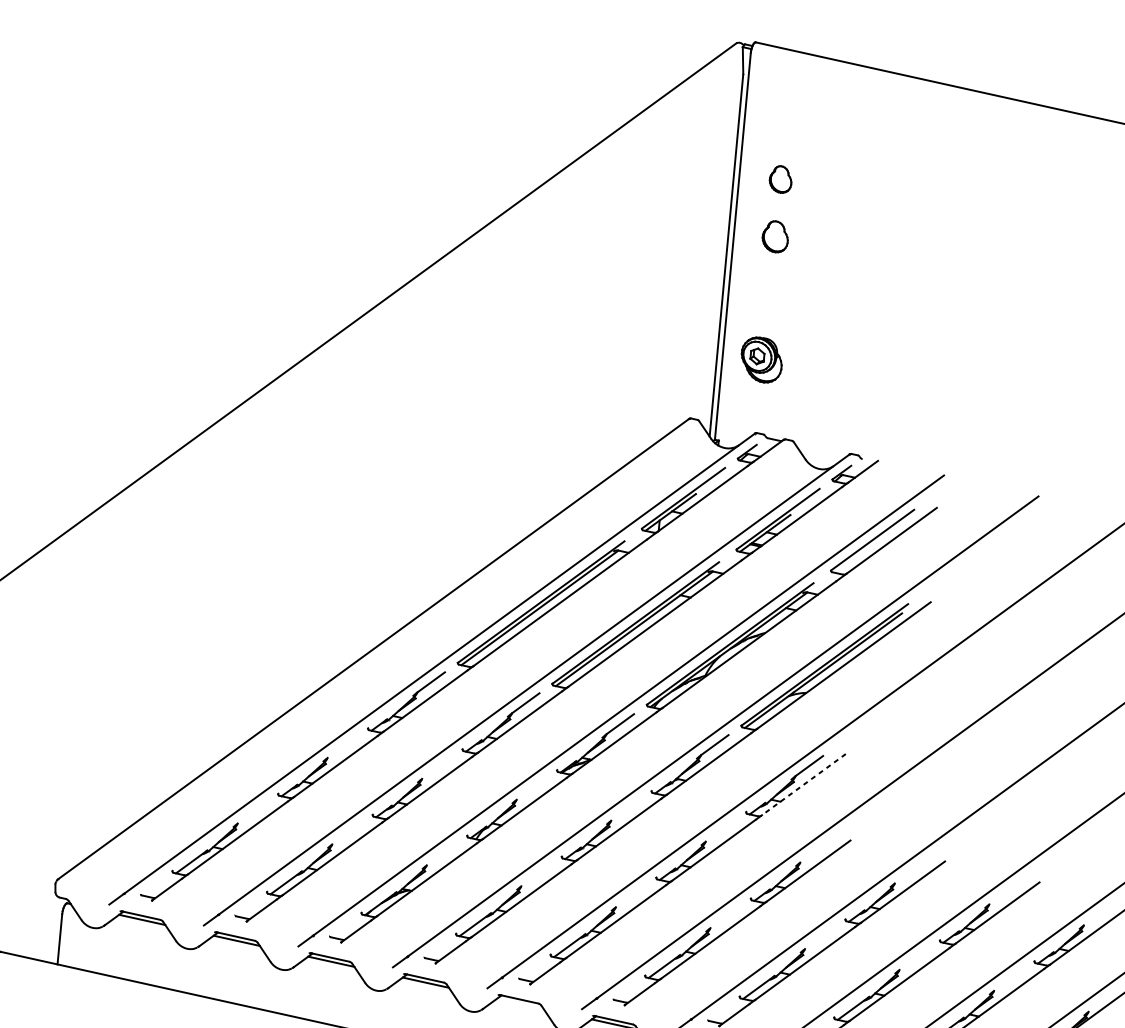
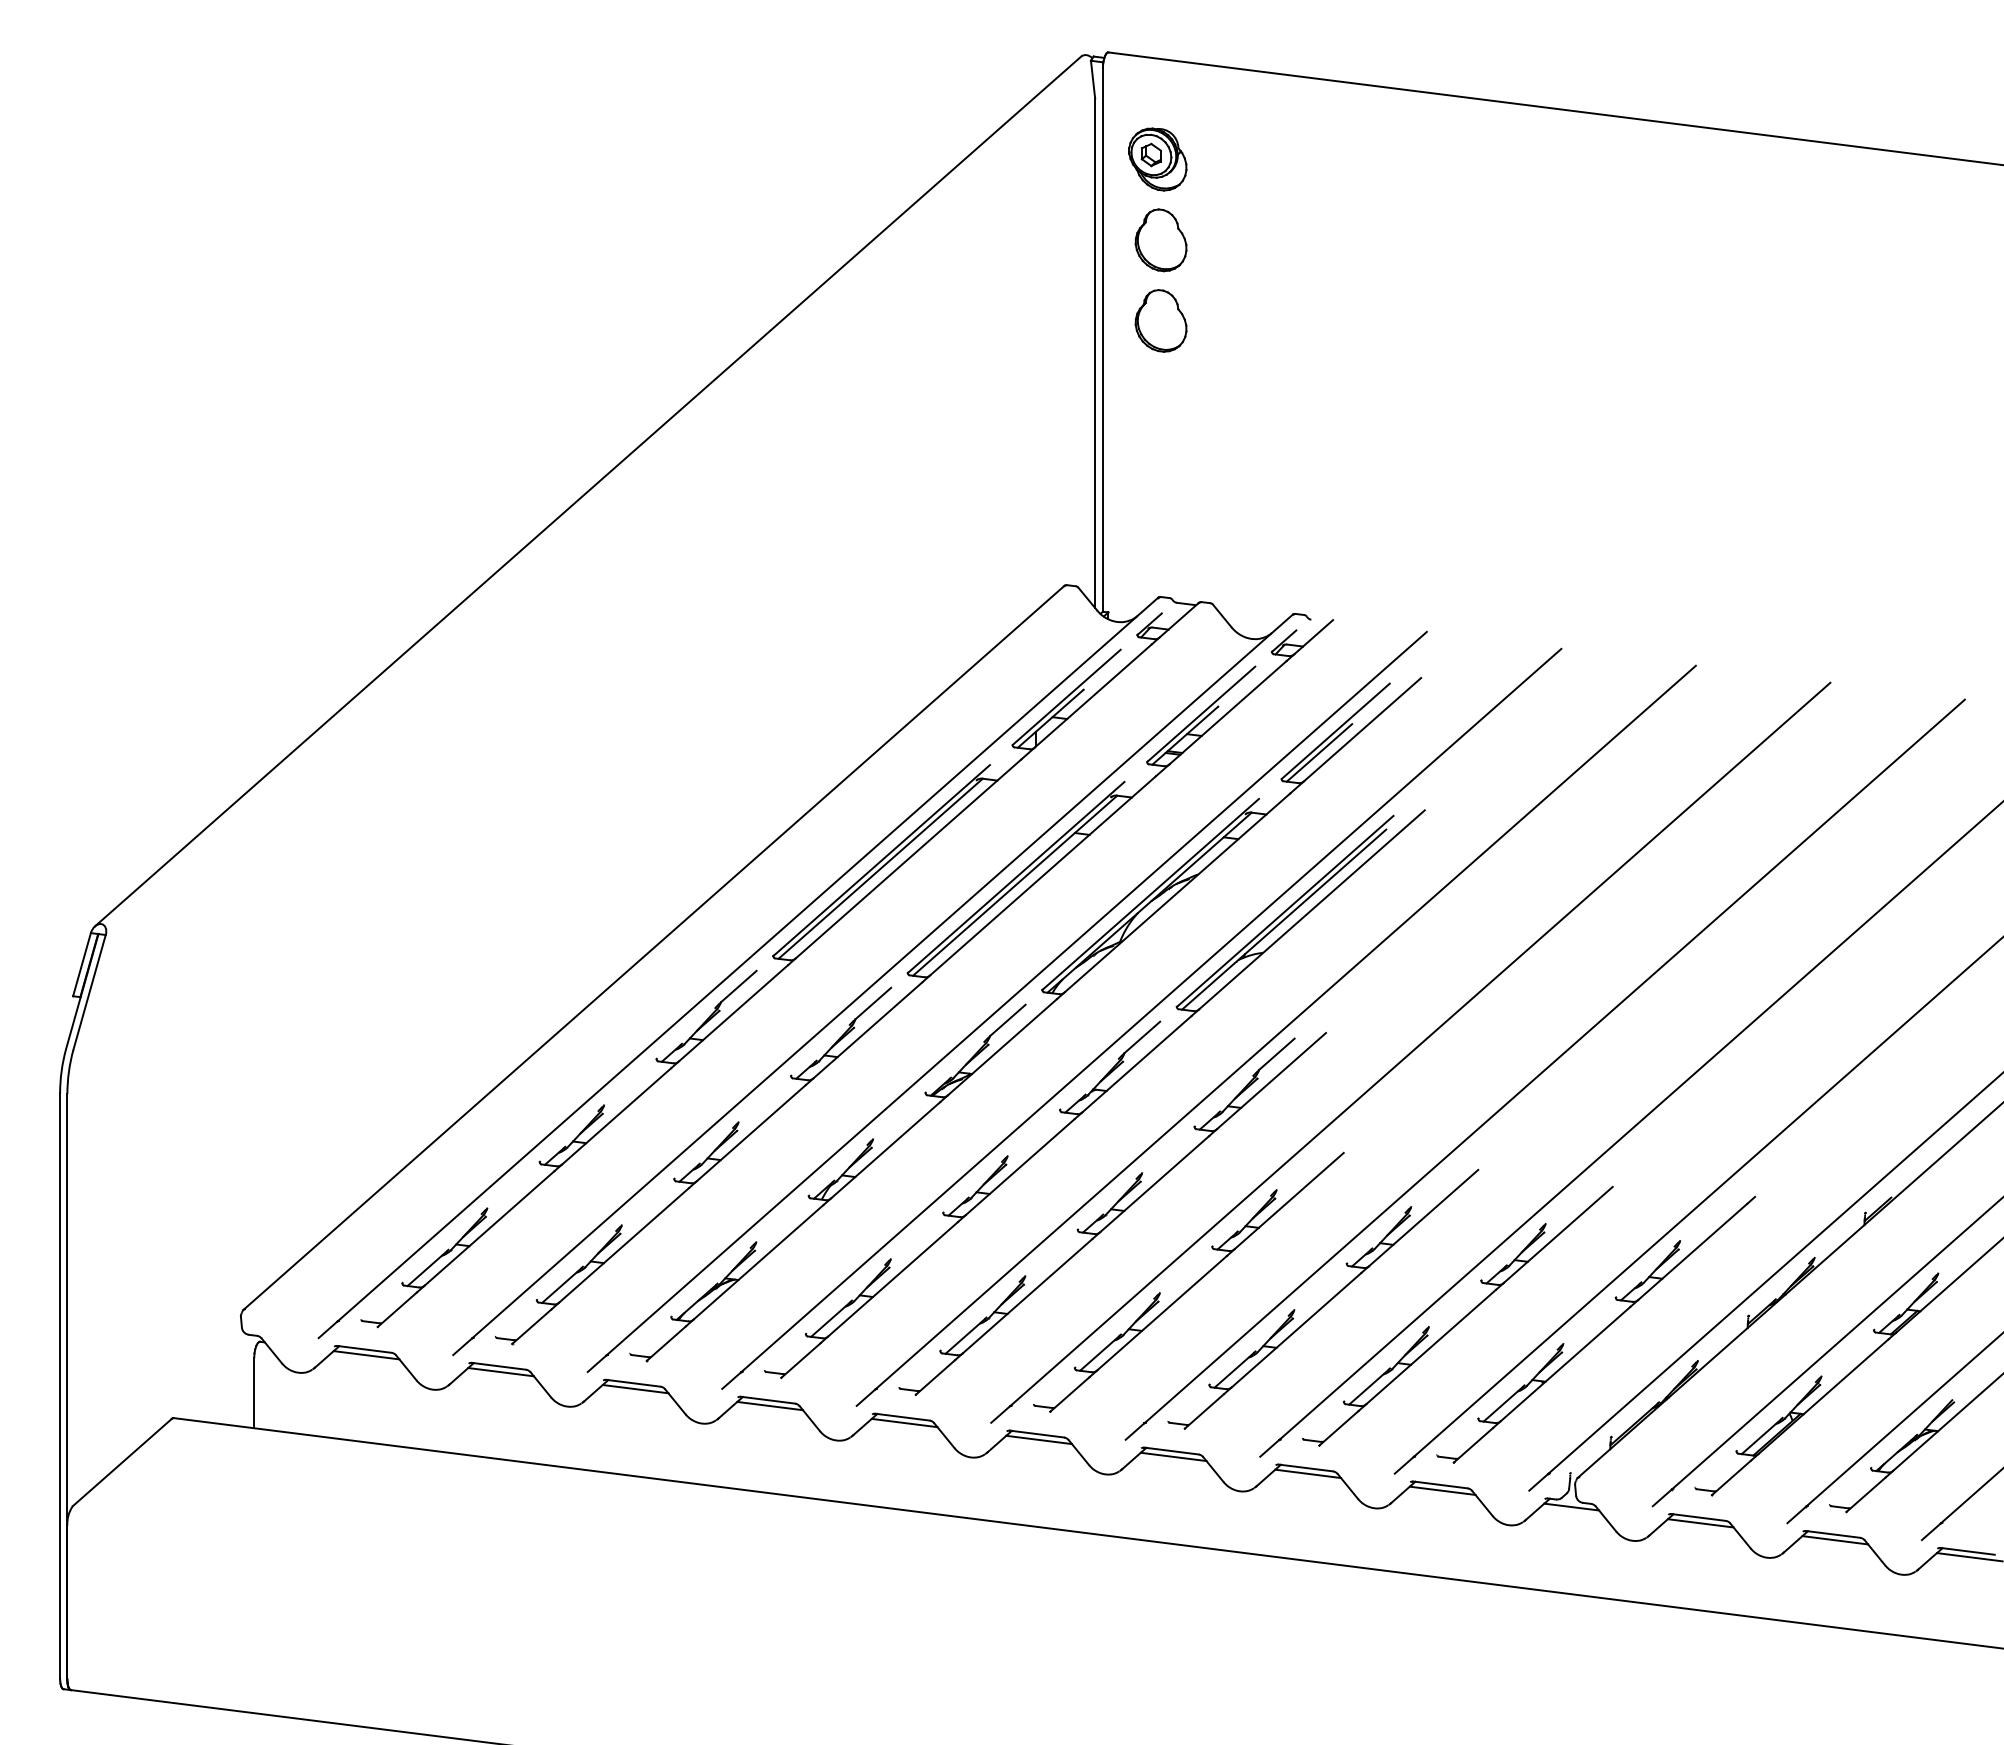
part: (780, 179) -> (1160, 240), size x1.67
part: (775, 236) -> (1160, 320), size x1.43
part: (761, 359) -> (1157, 159), moved
line: (859, 554) -> (1319, 752), added
line: (803, 784) -> (1271, 1081), dashed -> solid
line: (520, 1003) -> (904, 1422), added

